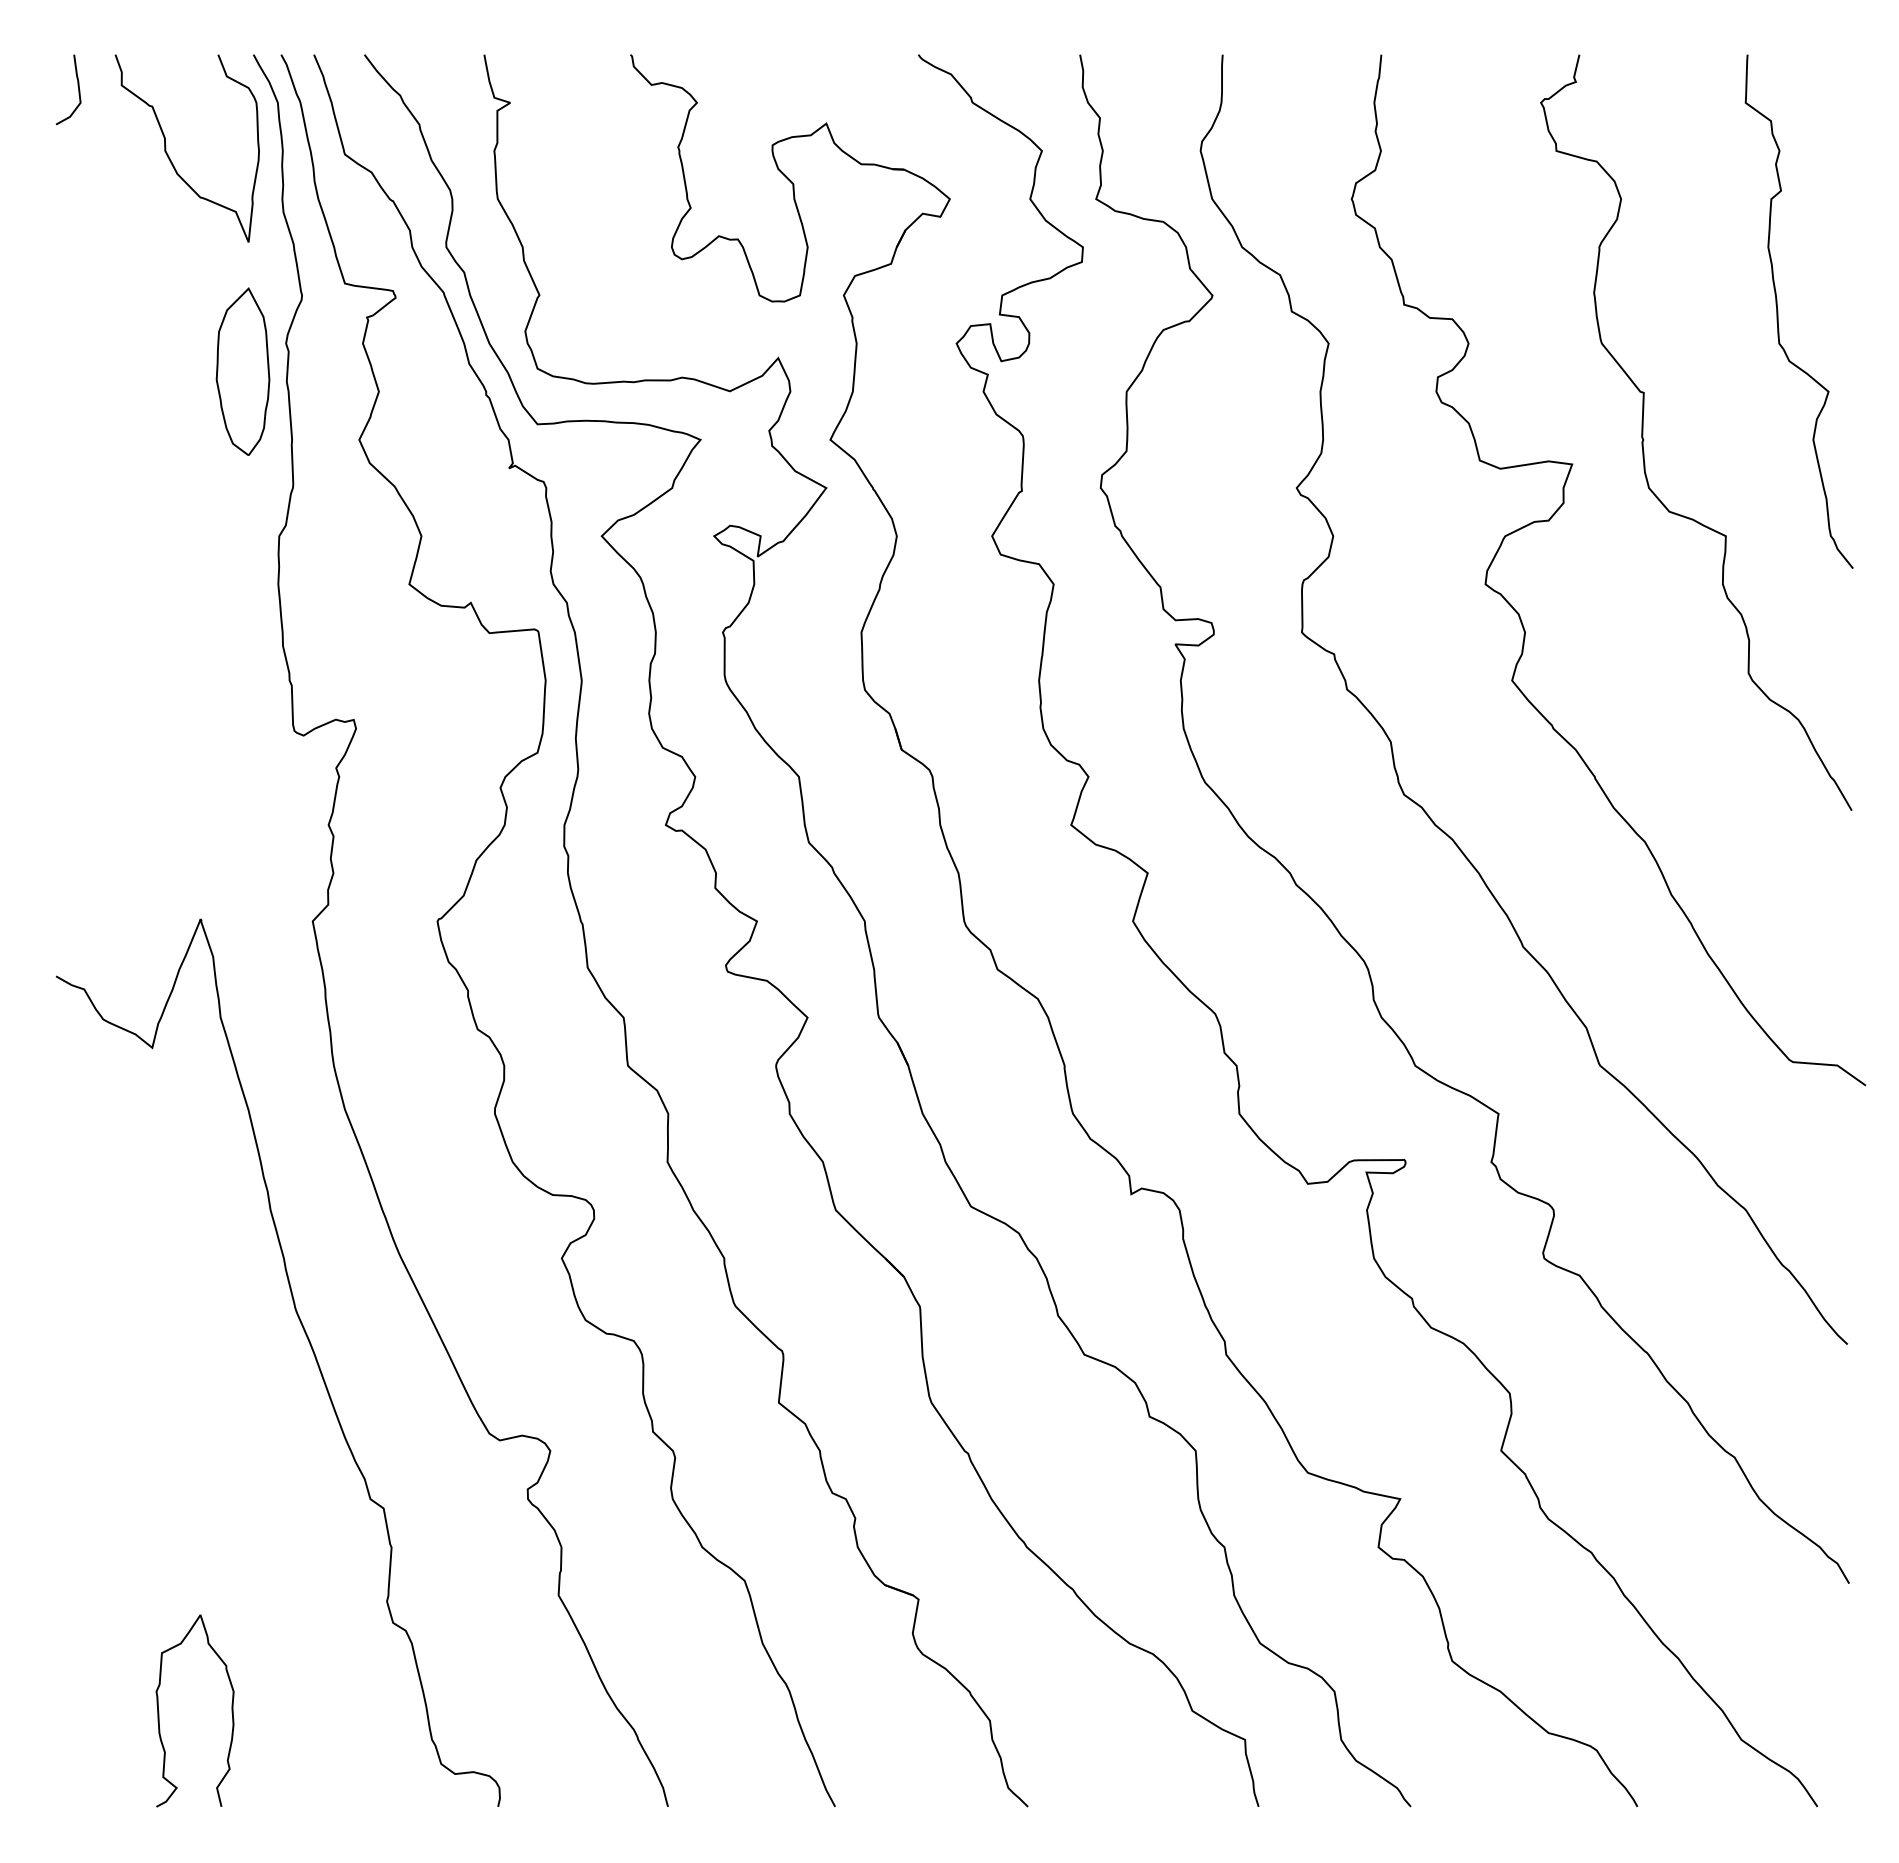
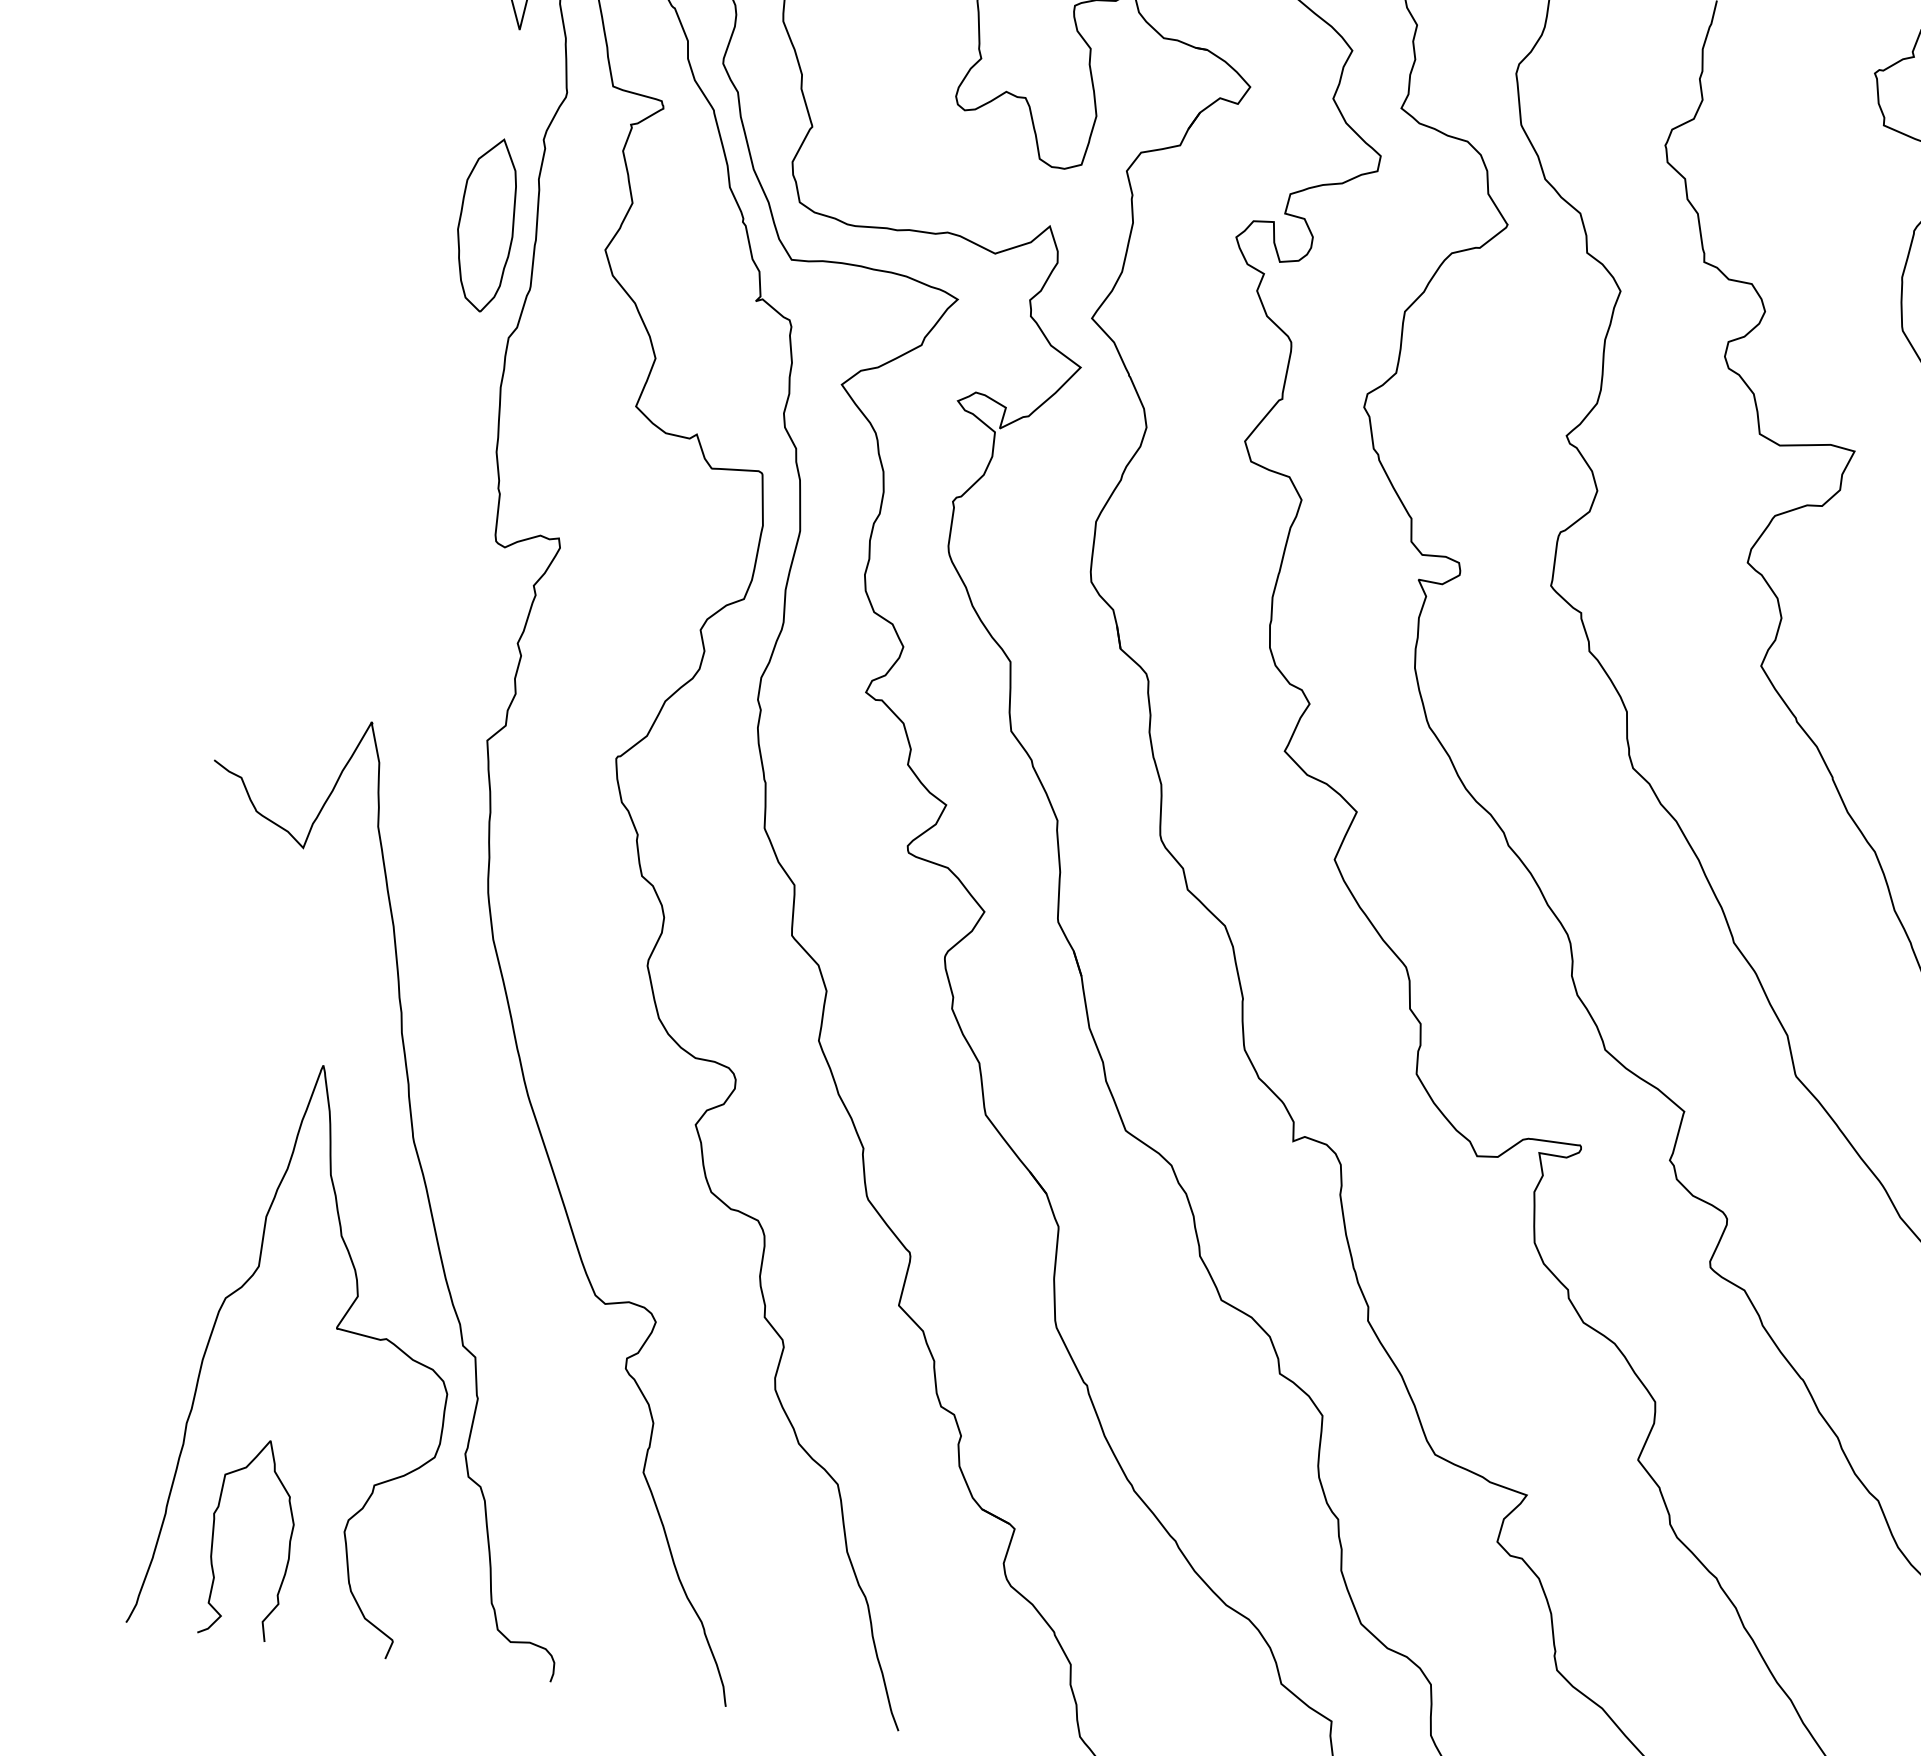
part: (242, 371) -> (485, 224), moved
curve: (247, 1500) -> (335, 1329), added

